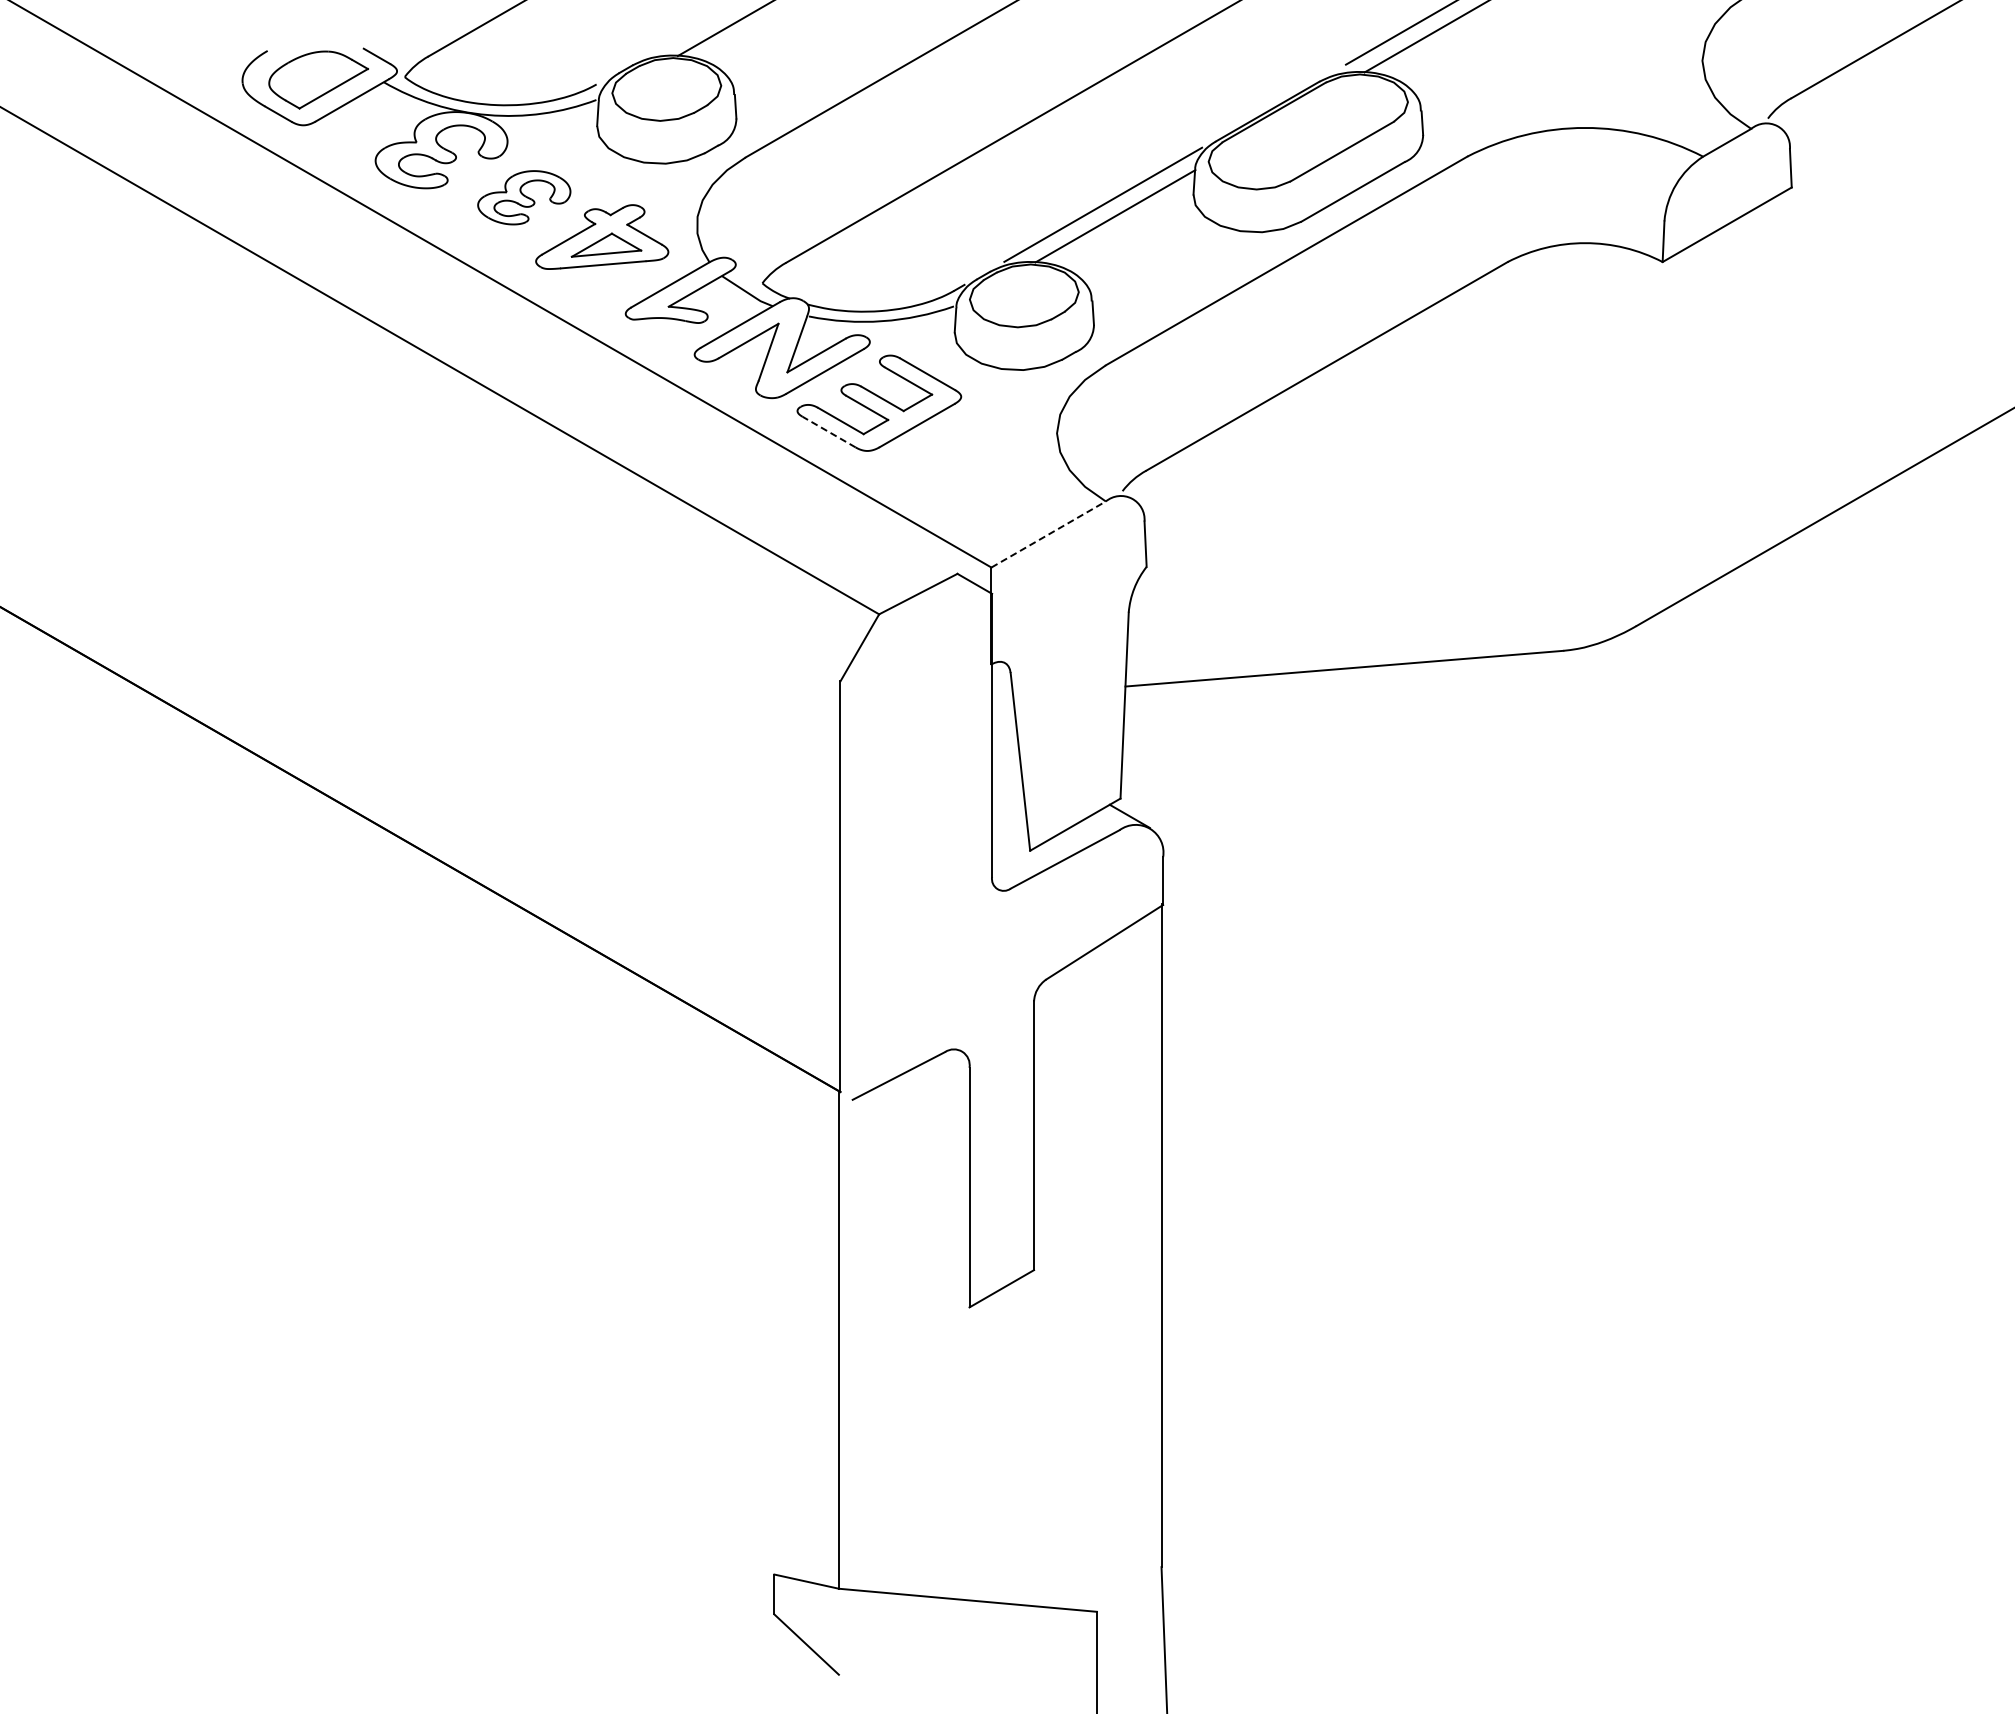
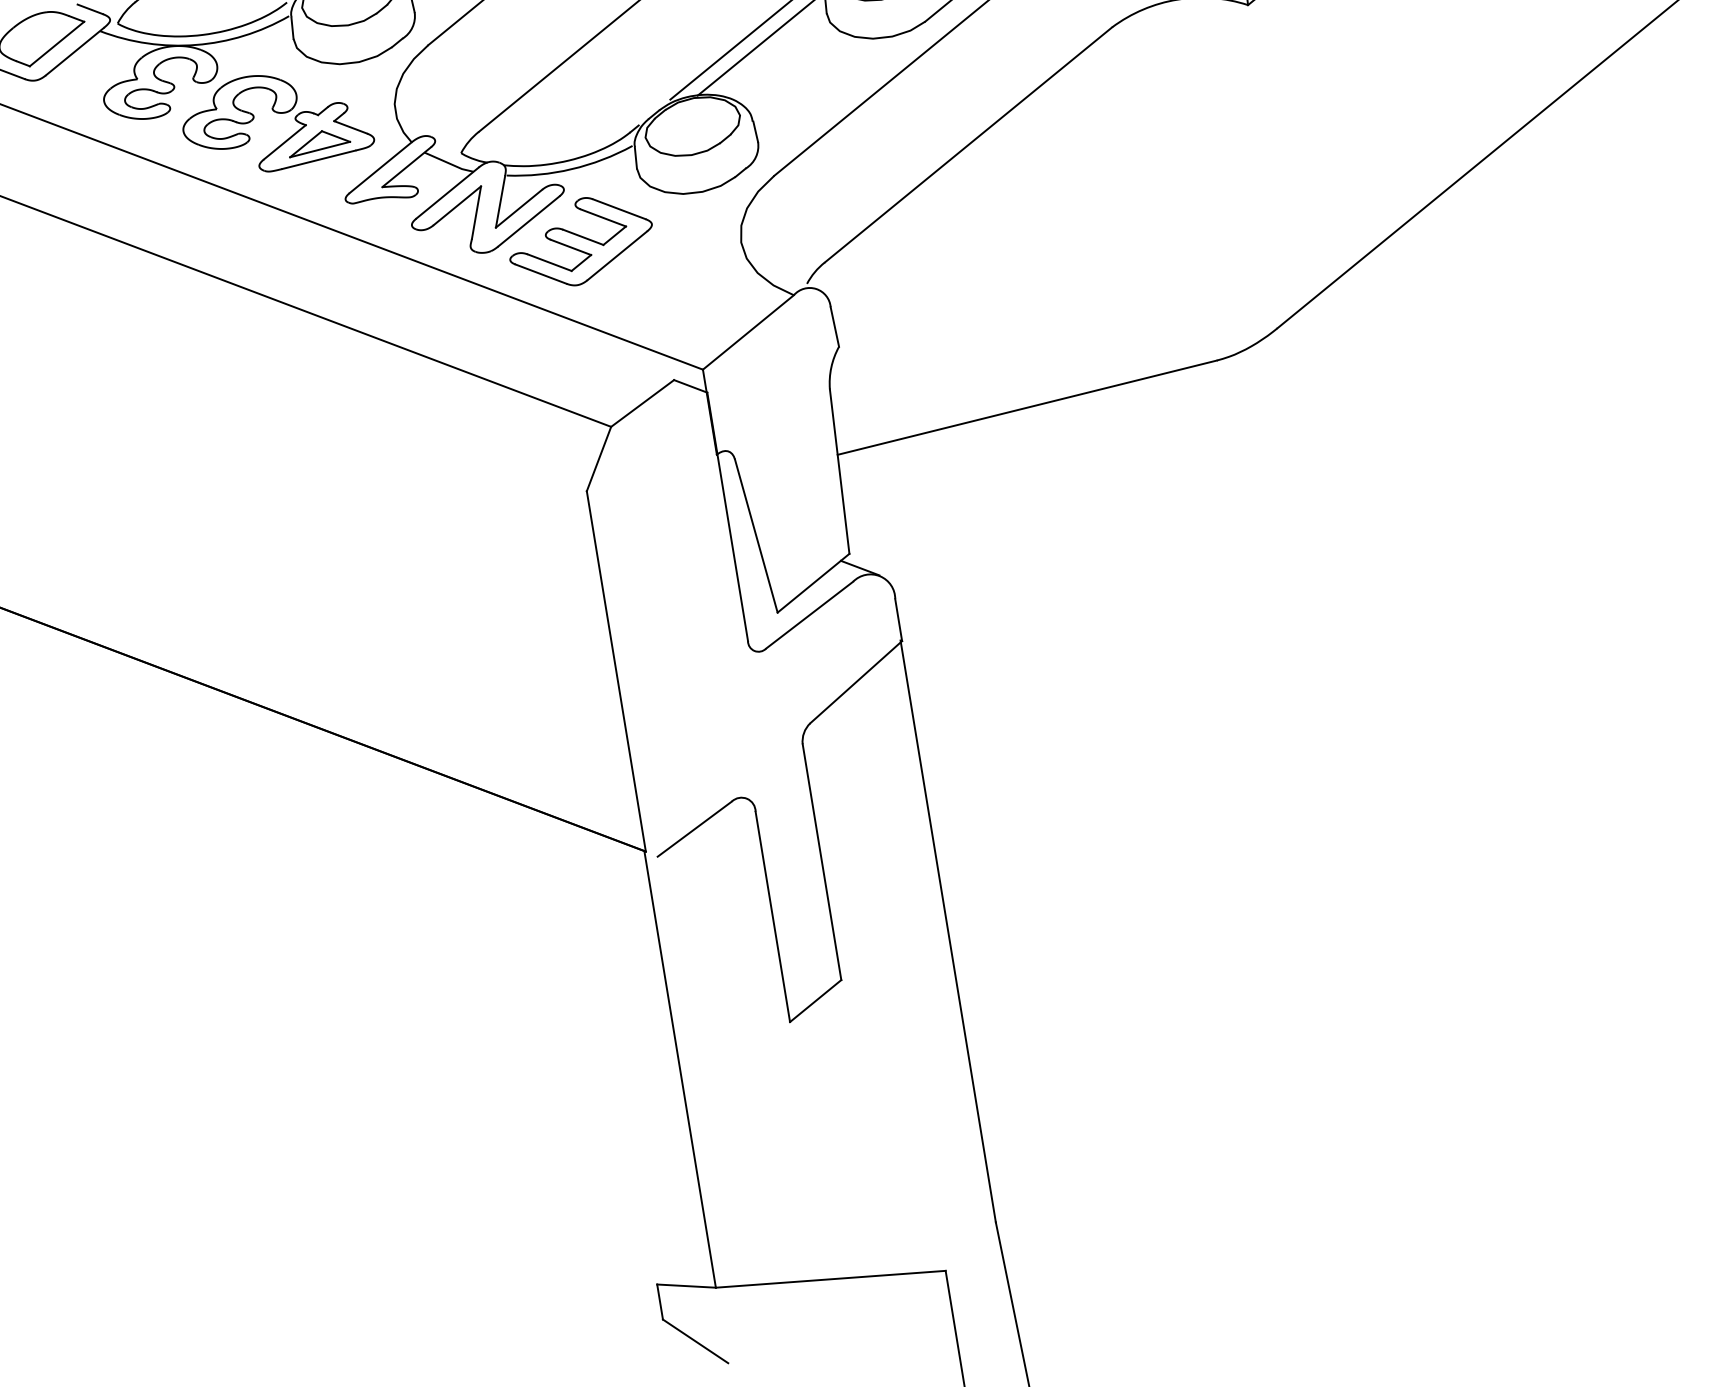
part: (524, 197) -> (240, 112), size x1.43
line: (829, 432) -> (541, 274), dashed -> solid
line: (1049, 534) -> (749, 332), dashed -> solid

